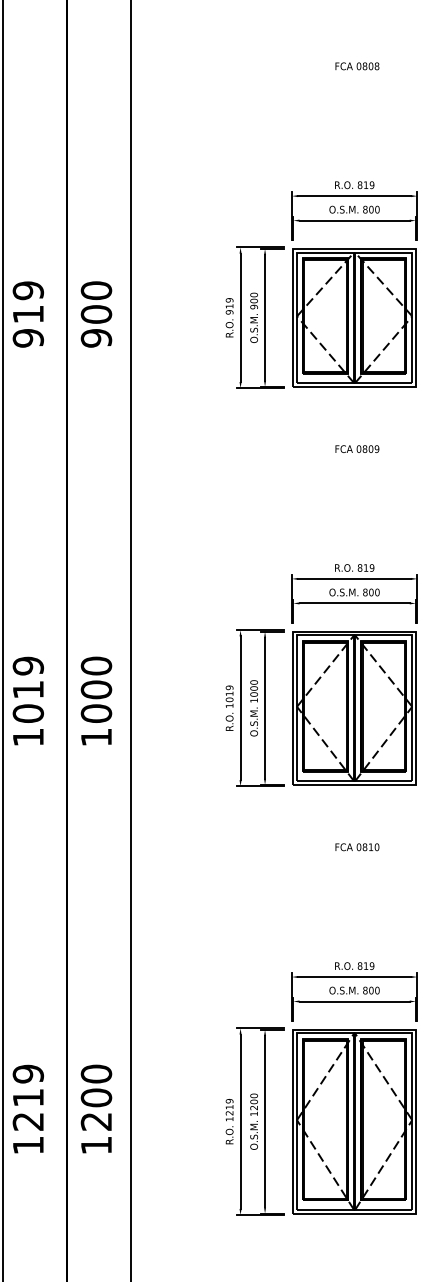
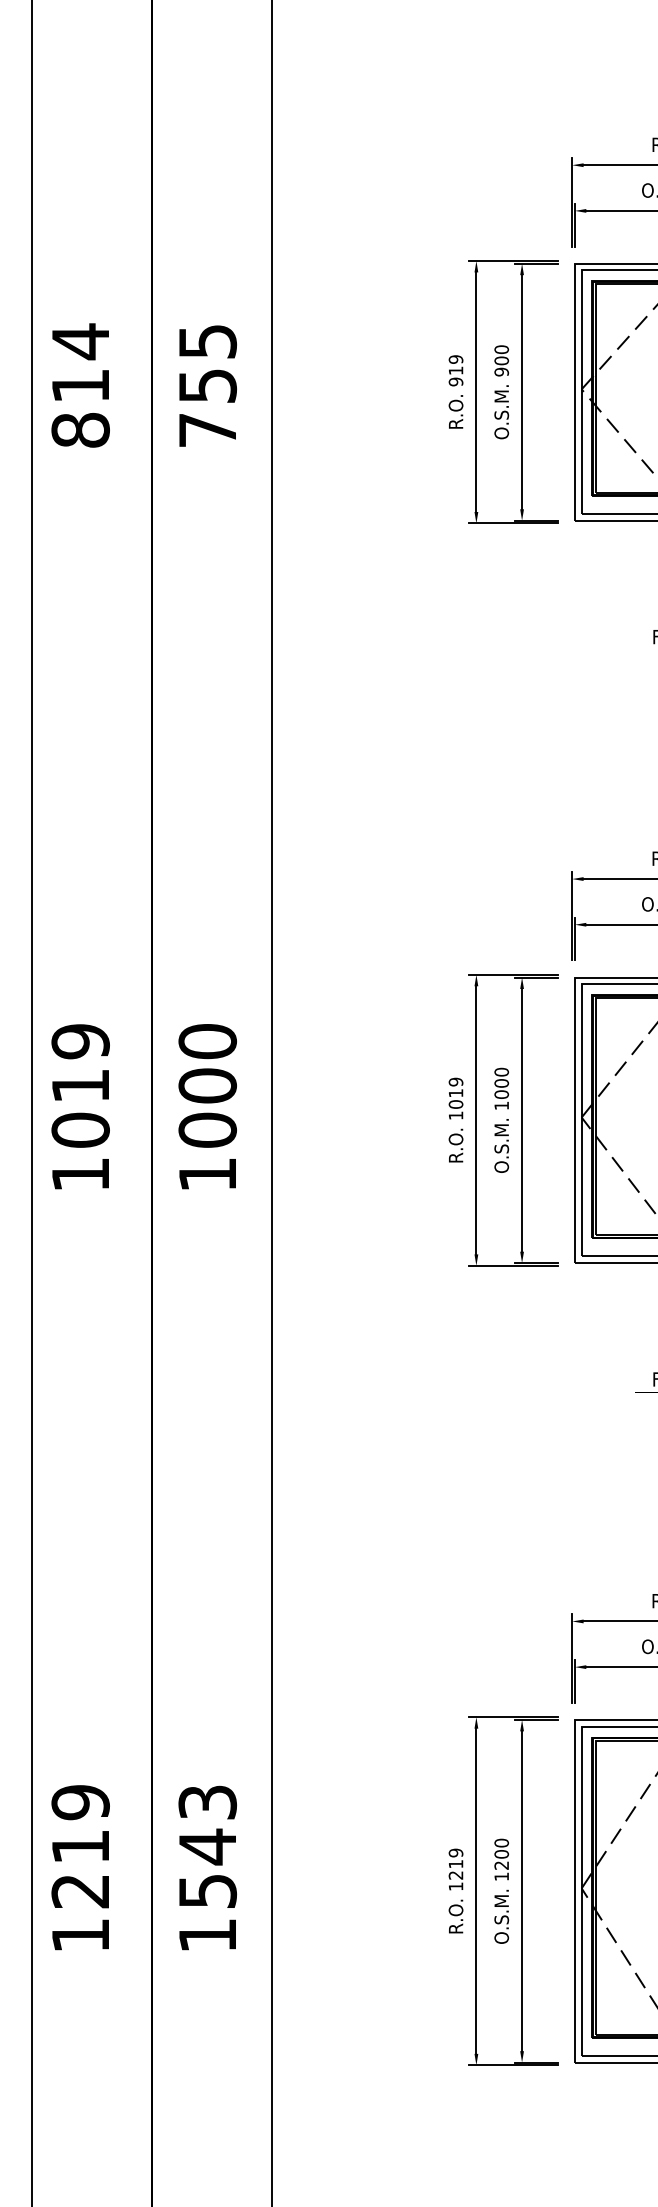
text: (28, 313) -> (80, 384), 919 -> 814
text: (96, 314) -> (207, 385), 900 -> 755
text: (96, 1097) -> (207, 1846), 1200 -> 1543

